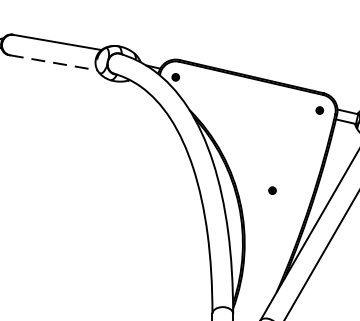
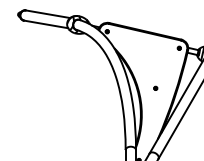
line: (54, 62) -> (46, 24), dashed -> solid

